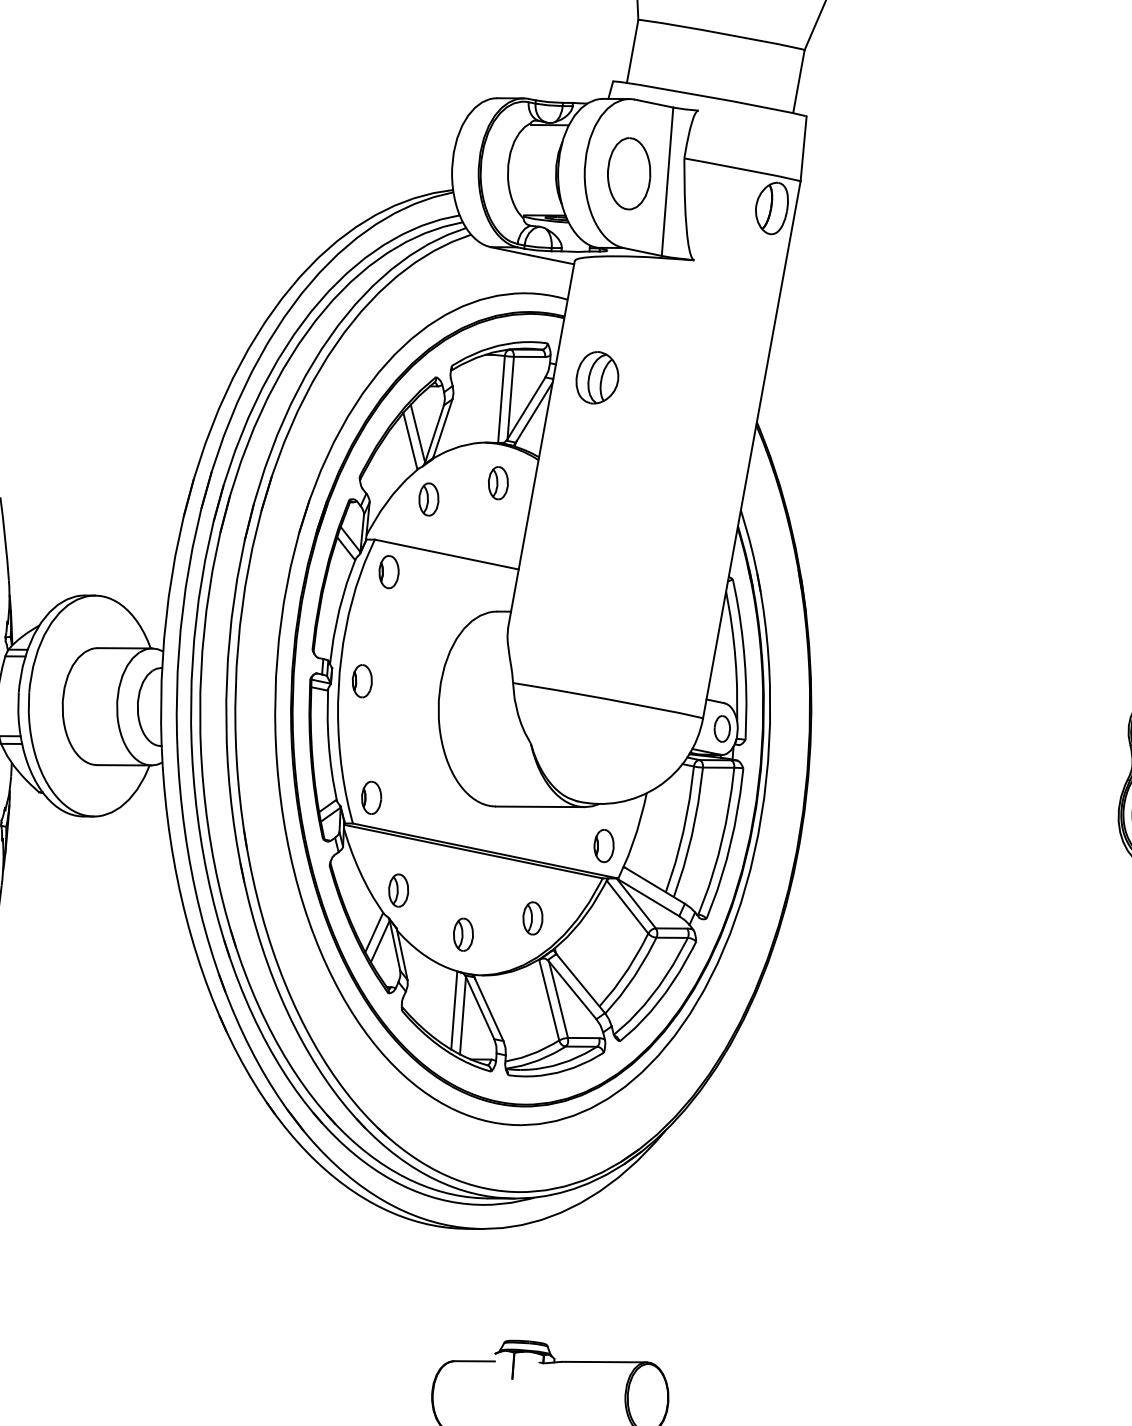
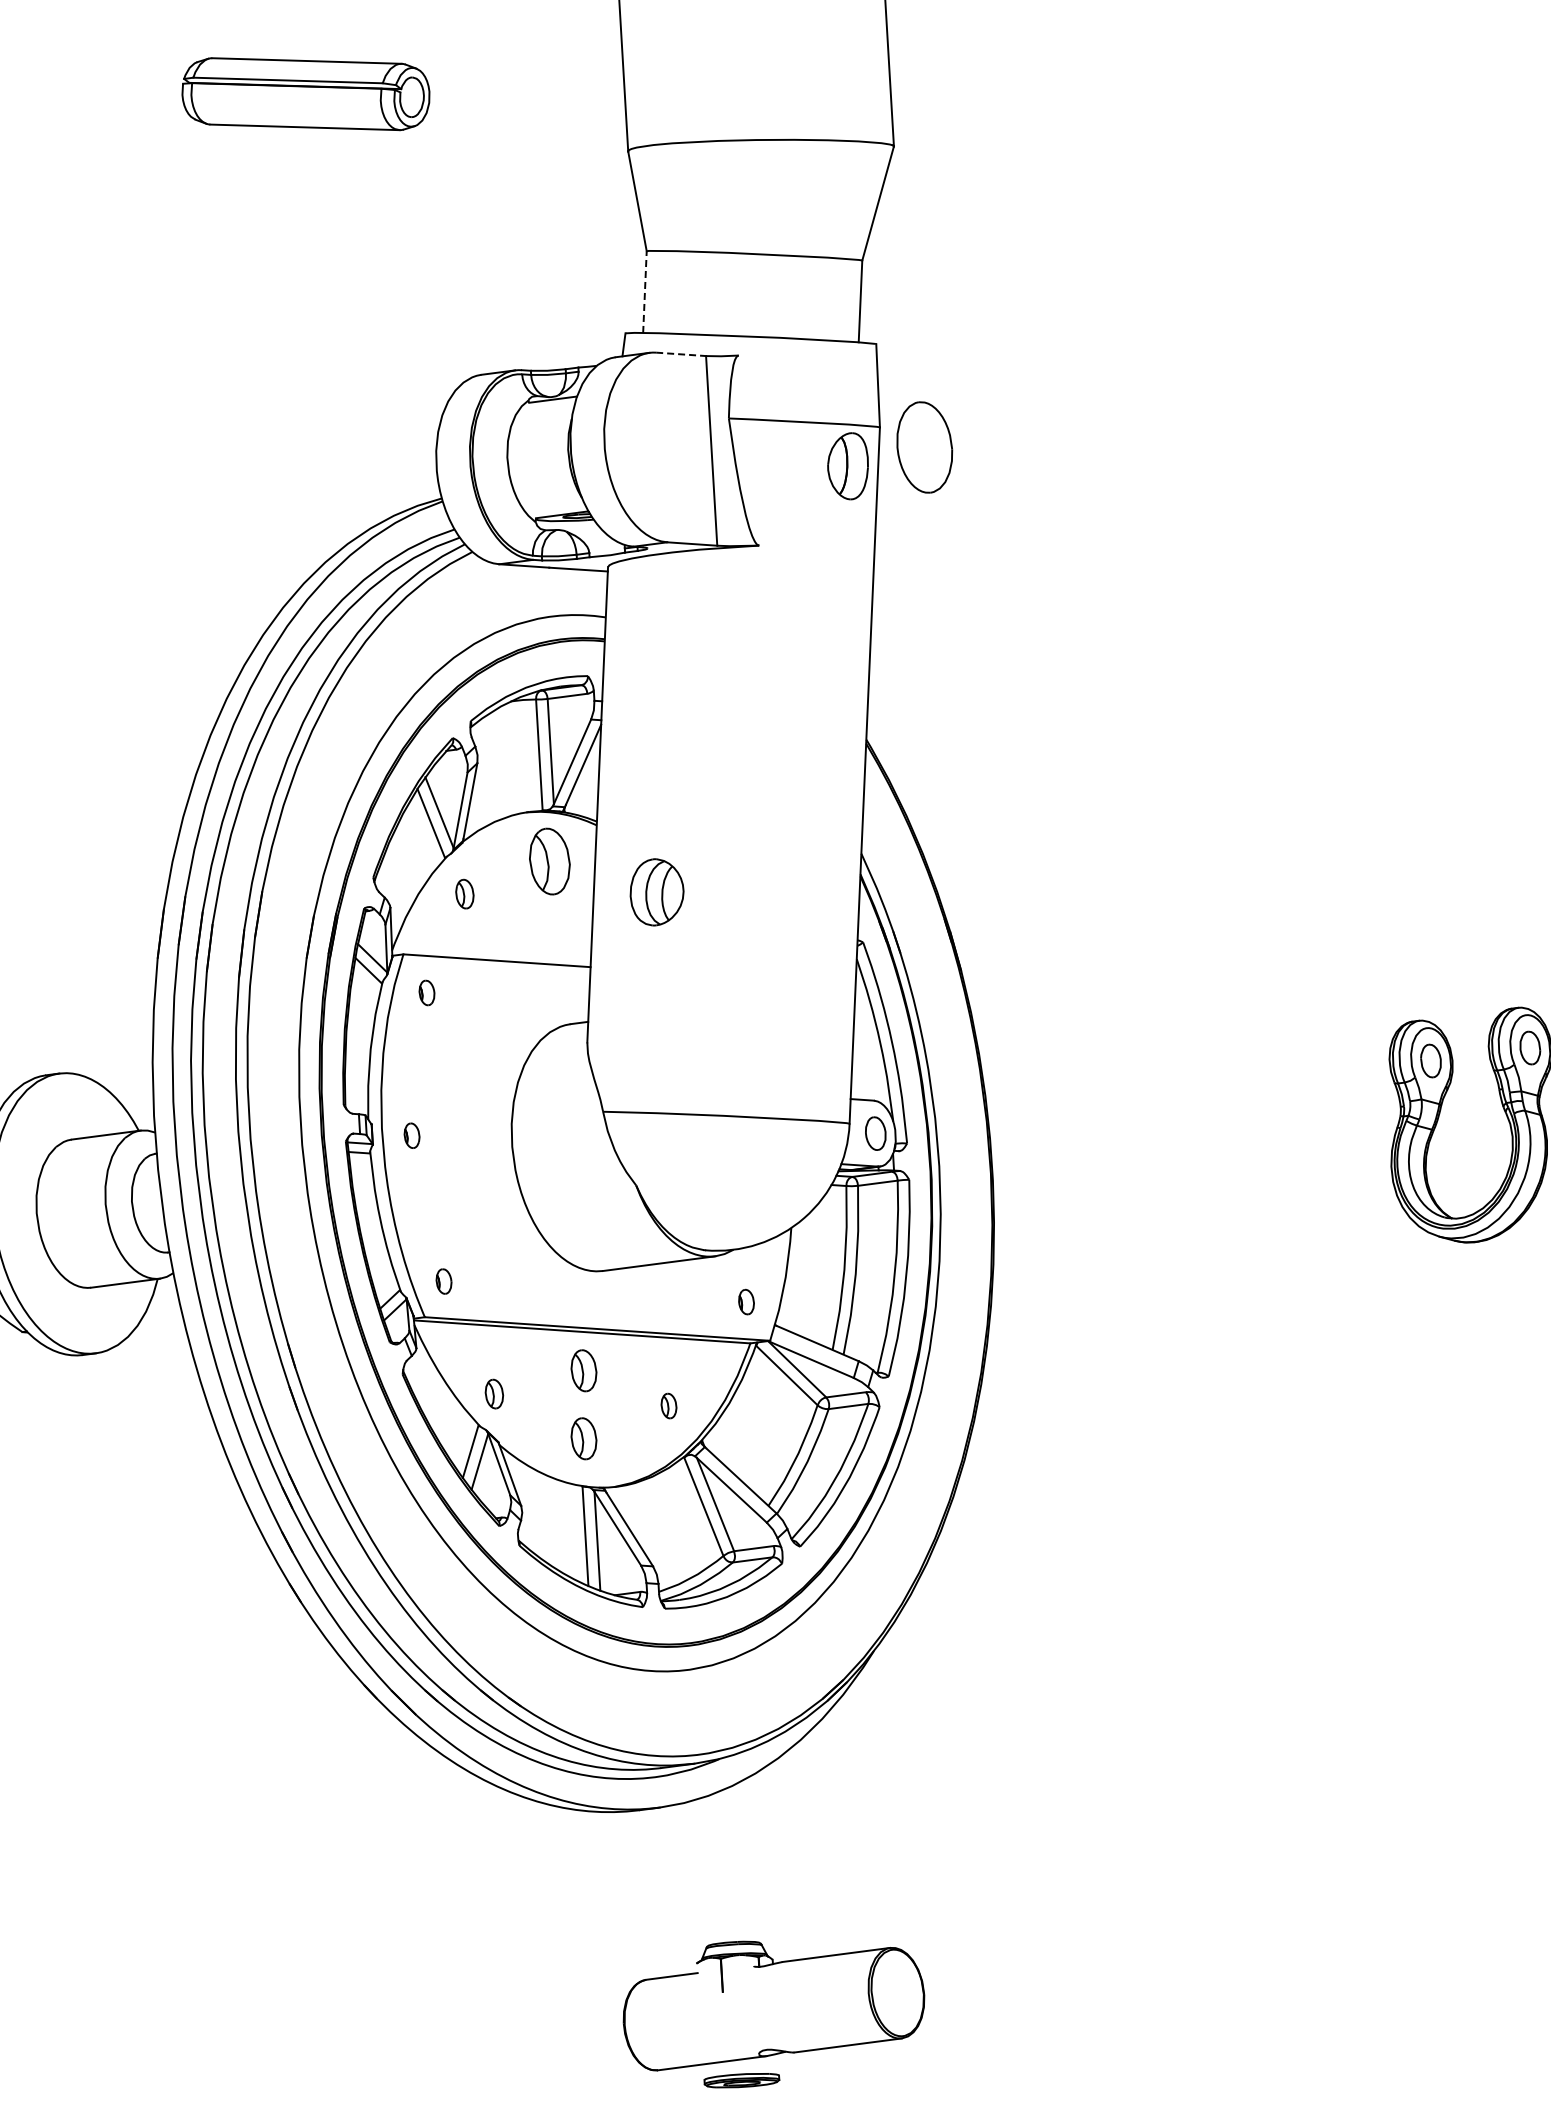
line: (632, 51) -> (644, 292), solid -> dashed
line: (654, 103) -> (681, 354), solid -> dashed
part: (628, 173) -> (924, 447), moved
part: (597, 378) -> (656, 892), moved
part: (498, 483) -> (549, 861), size x1.6
part: (428, 498) -> (464, 893), size x0.7
part: (388, 571) -> (426, 992), size x0.6
part: (361, 681) -> (411, 1135), size x0.6
part: (371, 797) -> (443, 1281), size x0.6
part: (604, 845) -> (746, 1301), size x0.6
part: (470, 881) -> (583, 1370), added
part: (398, 890) -> (494, 1393), size x0.7
part: (532, 917) -> (668, 1405), size x0.6

